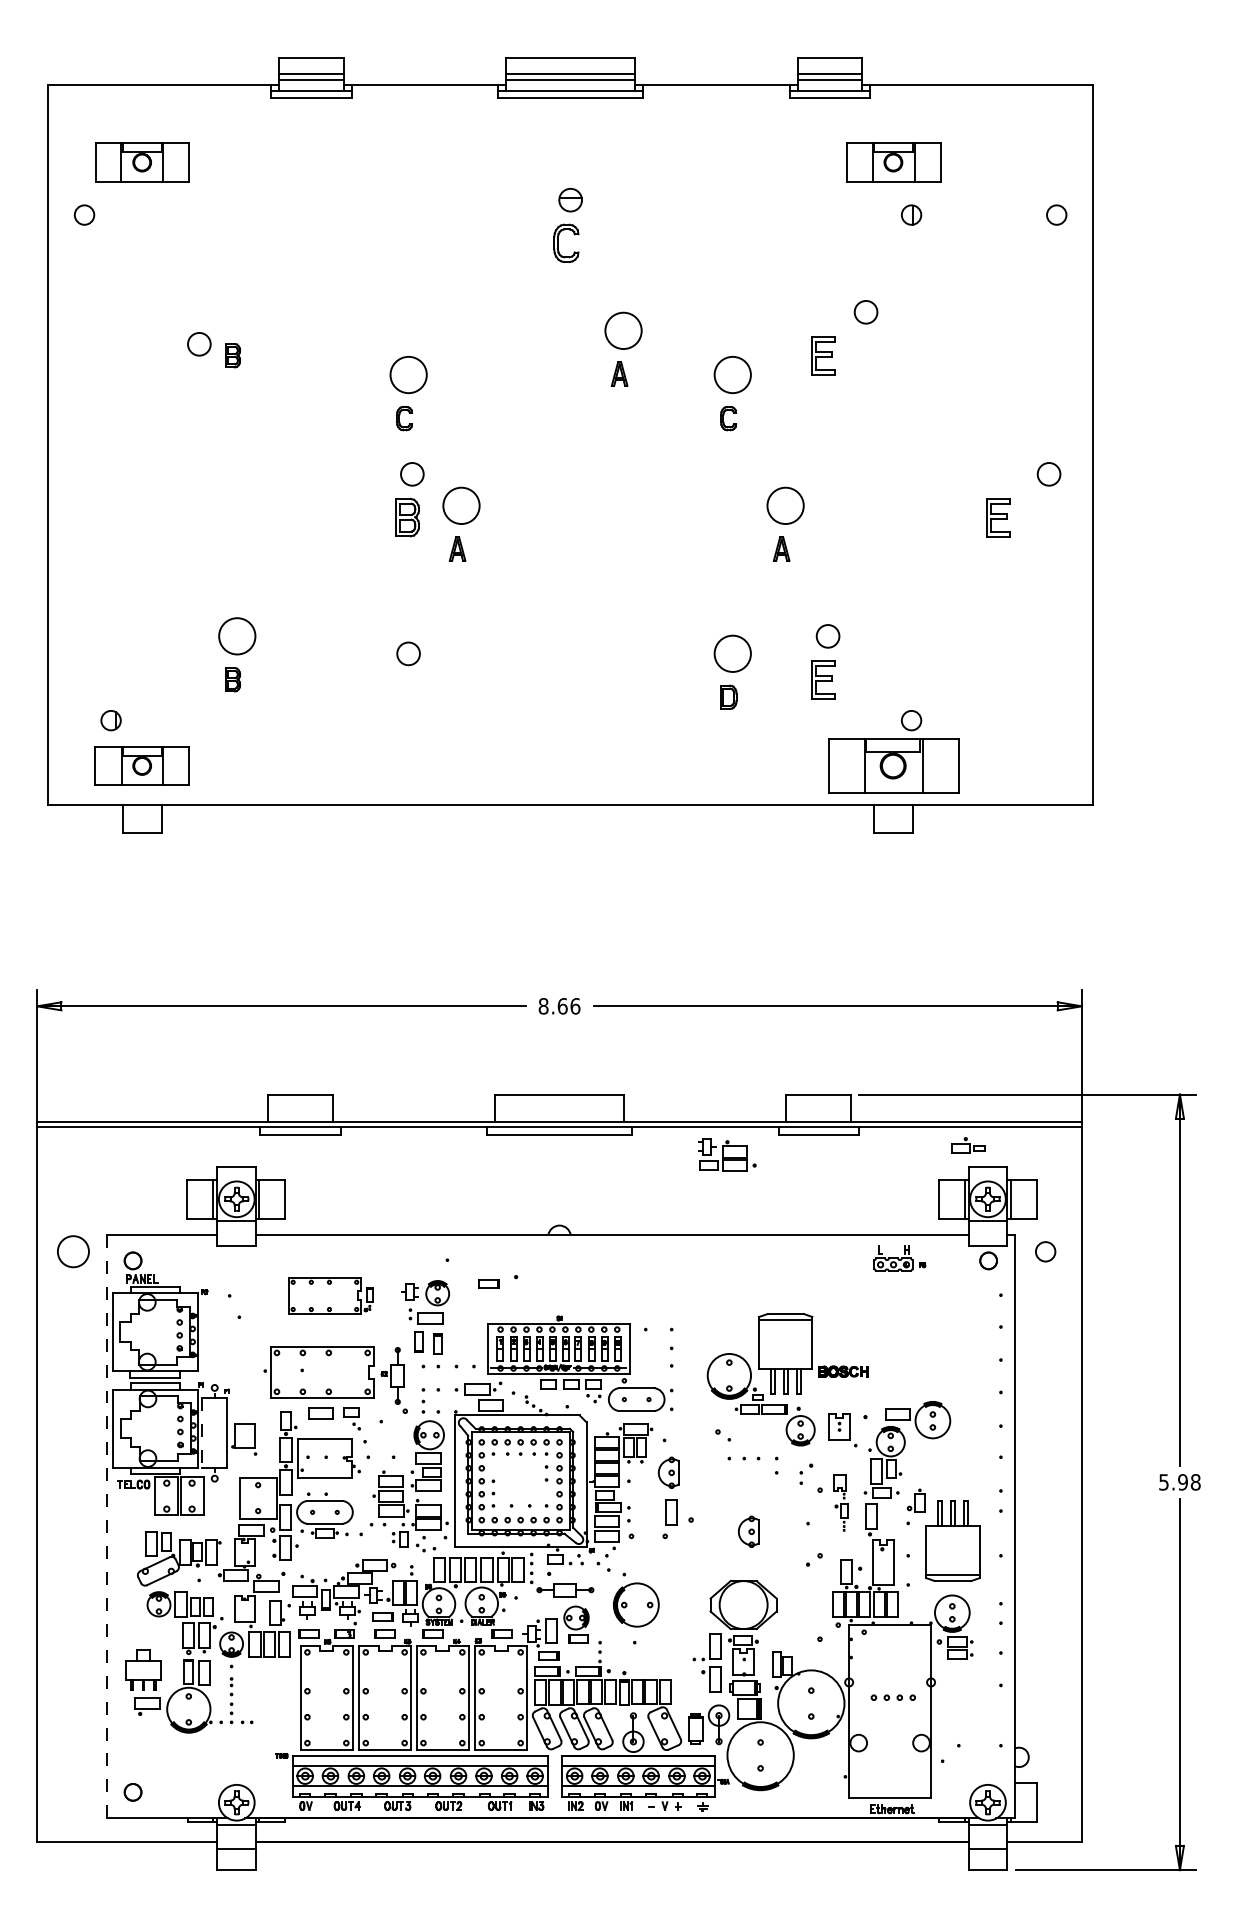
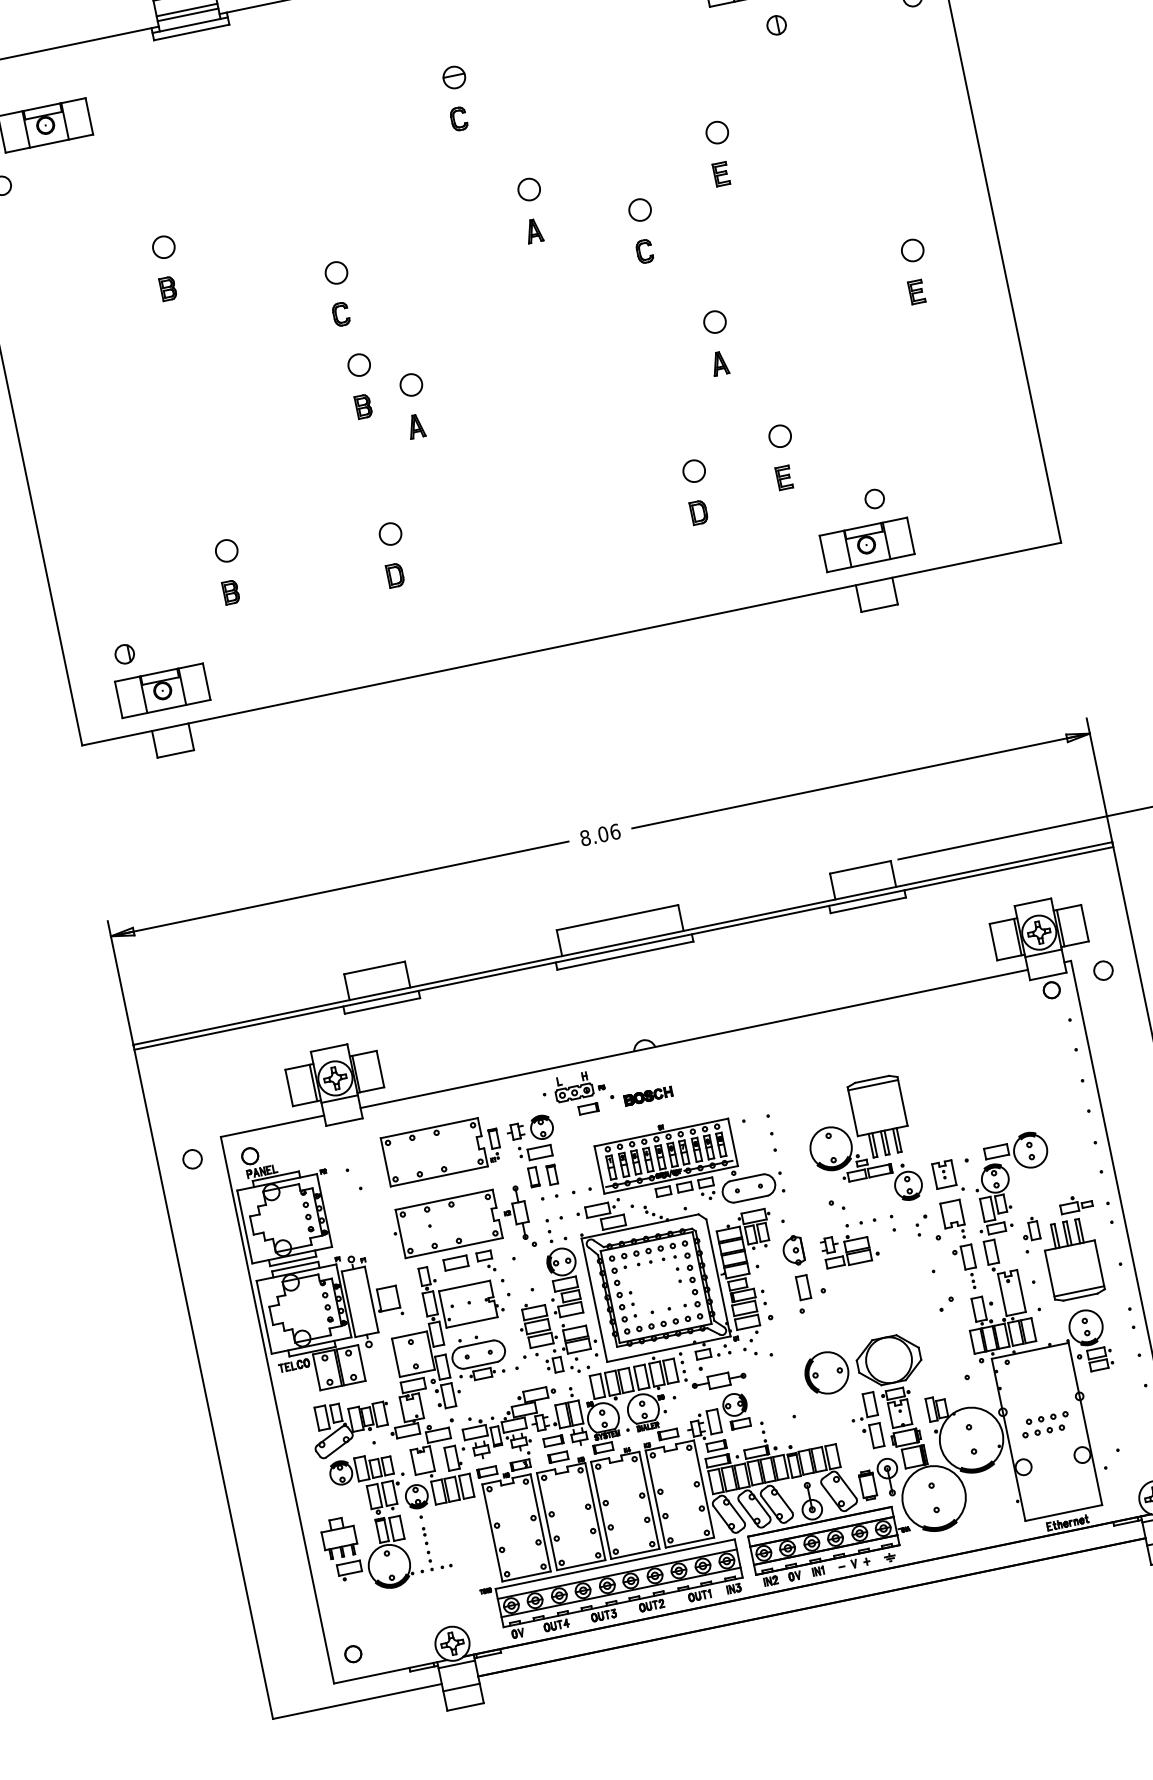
part: (566, 243) -> (458, 118), size x0.62
circle: (865, 312) -> (716, 132), moved
circle: (623, 330) -> (529, 189), size x0.62
circle: (199, 344) -> (164, 247), moved
part: (822, 355) -> (720, 174), size x0.62
circle: (408, 375) -> (336, 273), size x0.62
circle: (732, 375) -> (640, 210), size x0.62
circle: (1048, 474) -> (912, 250), moved
circle: (461, 505) -> (411, 384), size x0.62
circle: (785, 505) -> (714, 321), size x0.62
part: (408, 517) -> (364, 406), size x0.62
part: (997, 517) -> (915, 292), size x0.62
circle: (237, 636) -> (226, 550), size x0.62
circle: (732, 653) -> (693, 470), size x0.62
part: (822, 679) -> (783, 477), size x0.62
part: (404, 696) -> (394, 574), added
part: (893, 765) -> (866, 544), size x0.71
text: (562, 1006) -> (603, 834), 8.66 -> 8.06
part: (968, 1145) -> (1076, 1203), moved
part: (727, 1154) -> (850, 1248), moved
circle: (73, 1251) -> (192, 1158), size x0.62
part: (899, 1258) -> (578, 1085), moved
part: (330, 1295) -> (441, 1150), size x1.43
part: (843, 1371) -> (648, 1095), moved
line: (202, 1433) -> (348, 1304), dashed -> solid
part: (840, 1502) -> (959, 1245), size x1.67
line: (107, 1526) -> (277, 1410), dashed -> solid
part: (748, 1531) -> (879, 1290), removed
part: (636, 1604) -> (826, 1372), moved
part: (886, 1710) -> (1043, 1431), added

